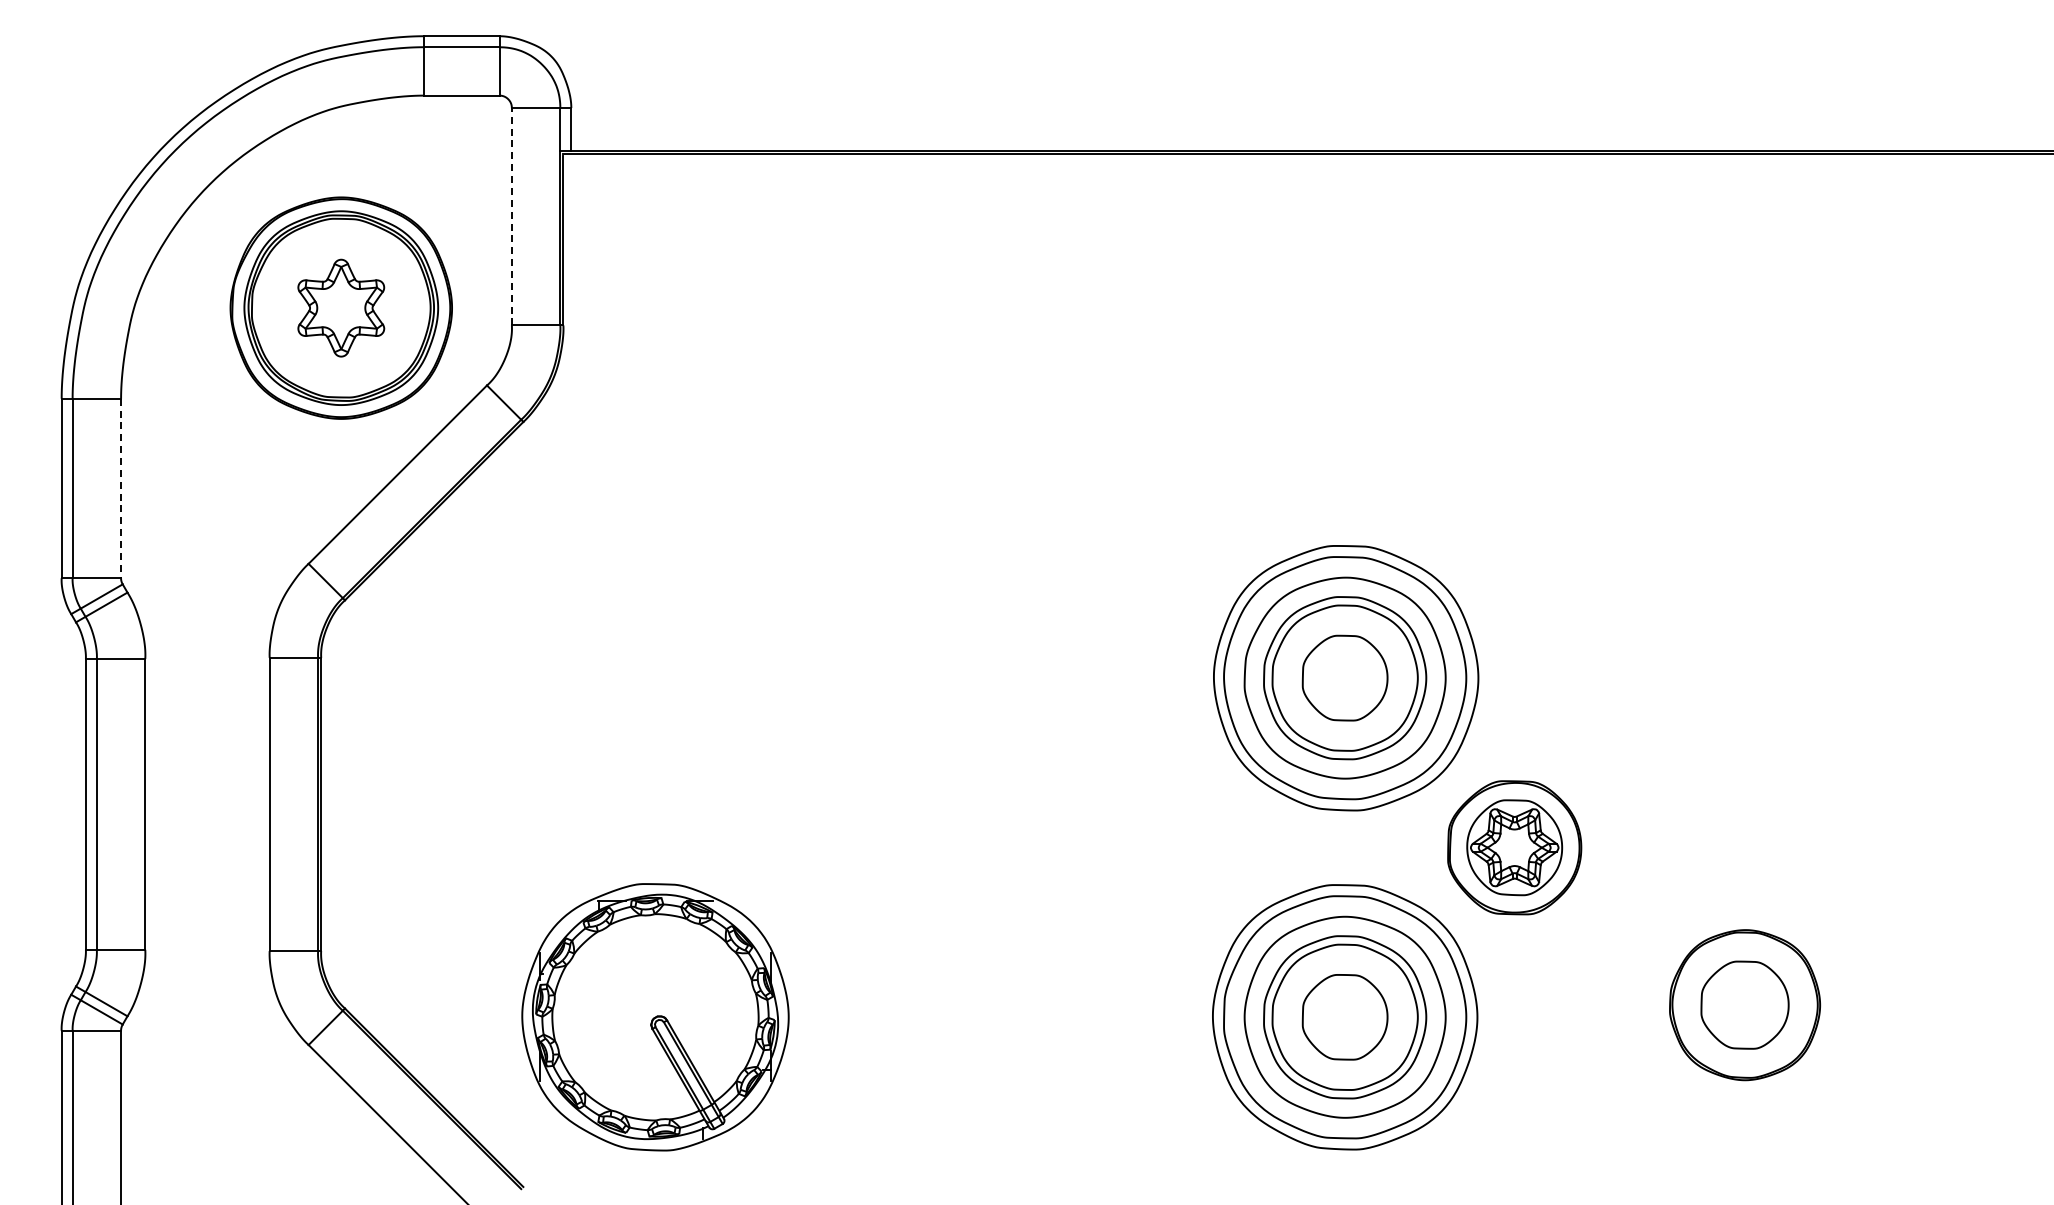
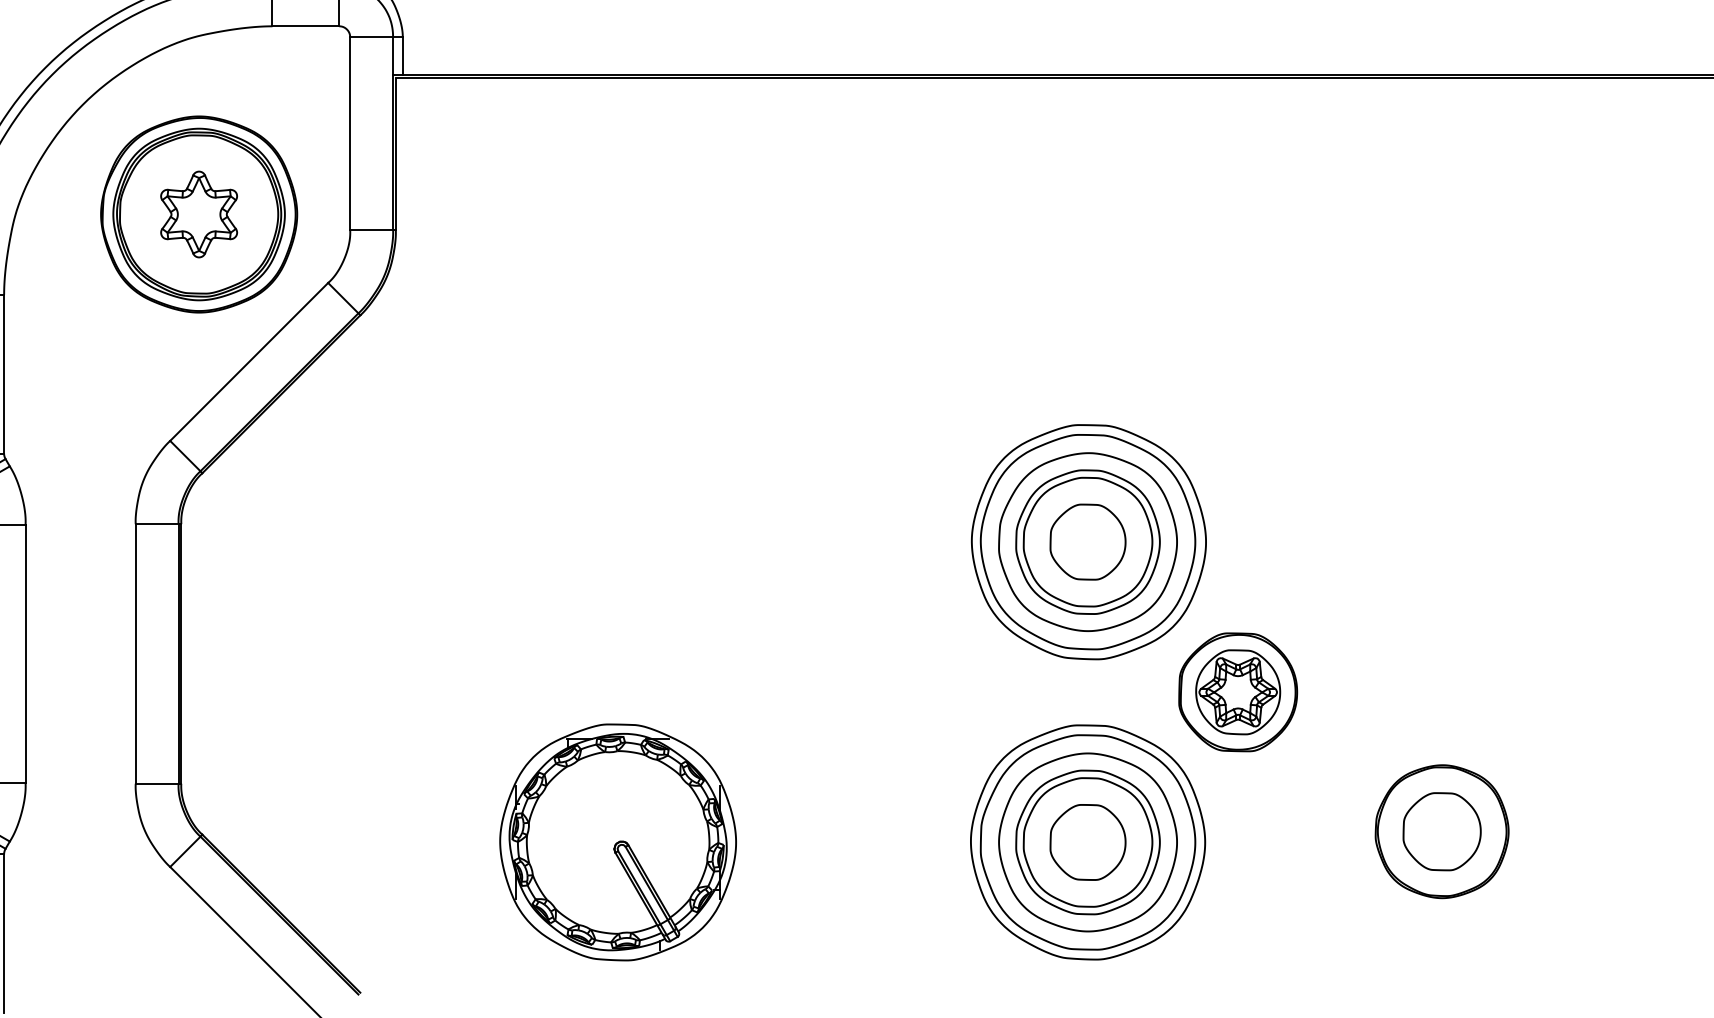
line: (511, 216) -> (349, 133), dashed -> solid
line: (121, 488) -> (4, 374), dashed -> solid
part: (655, 1017) -> (618, 842), moved

